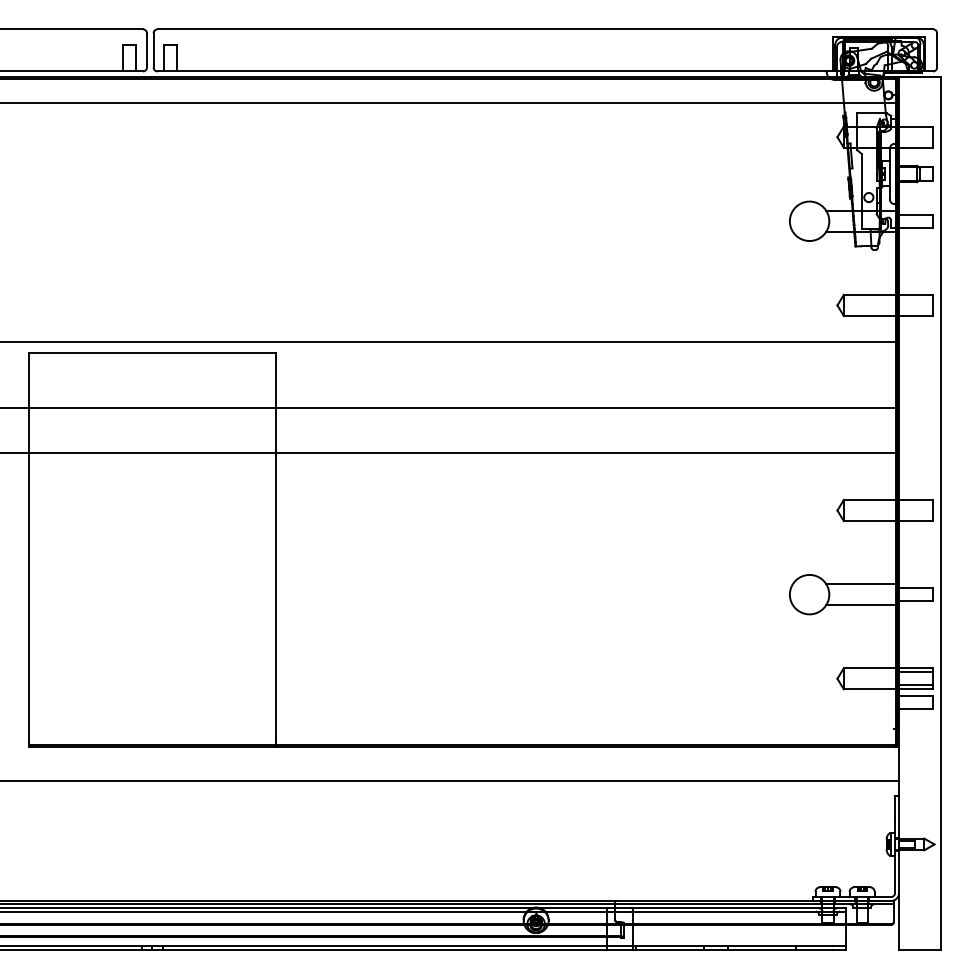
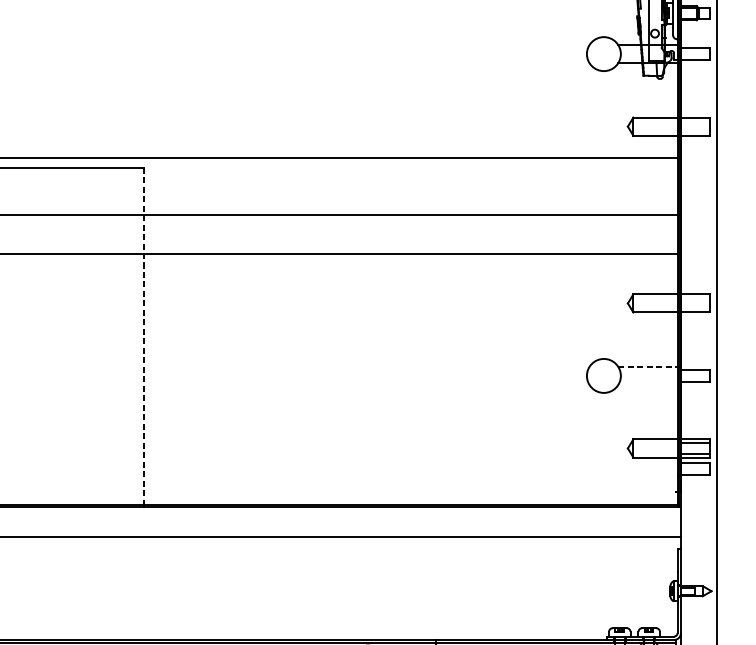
line: (276, 547) -> (144, 335), solid -> dashed
line: (863, 584) -> (650, 367), solid -> dashed
line: (862, 605) -> (649, 385), removed

